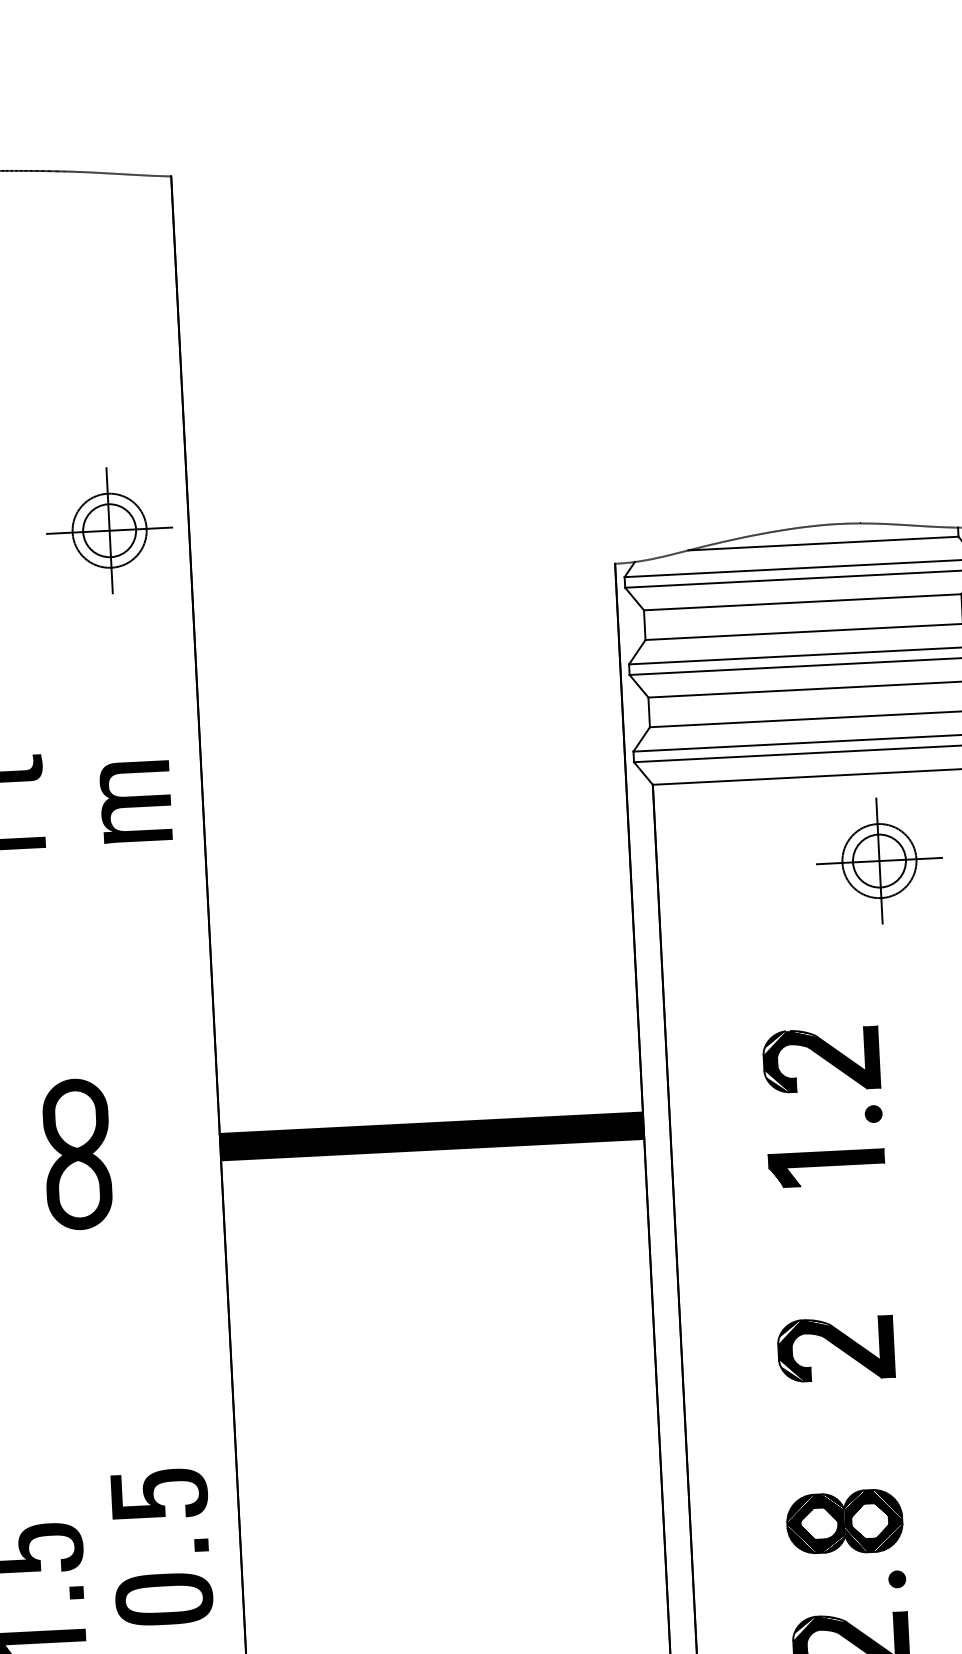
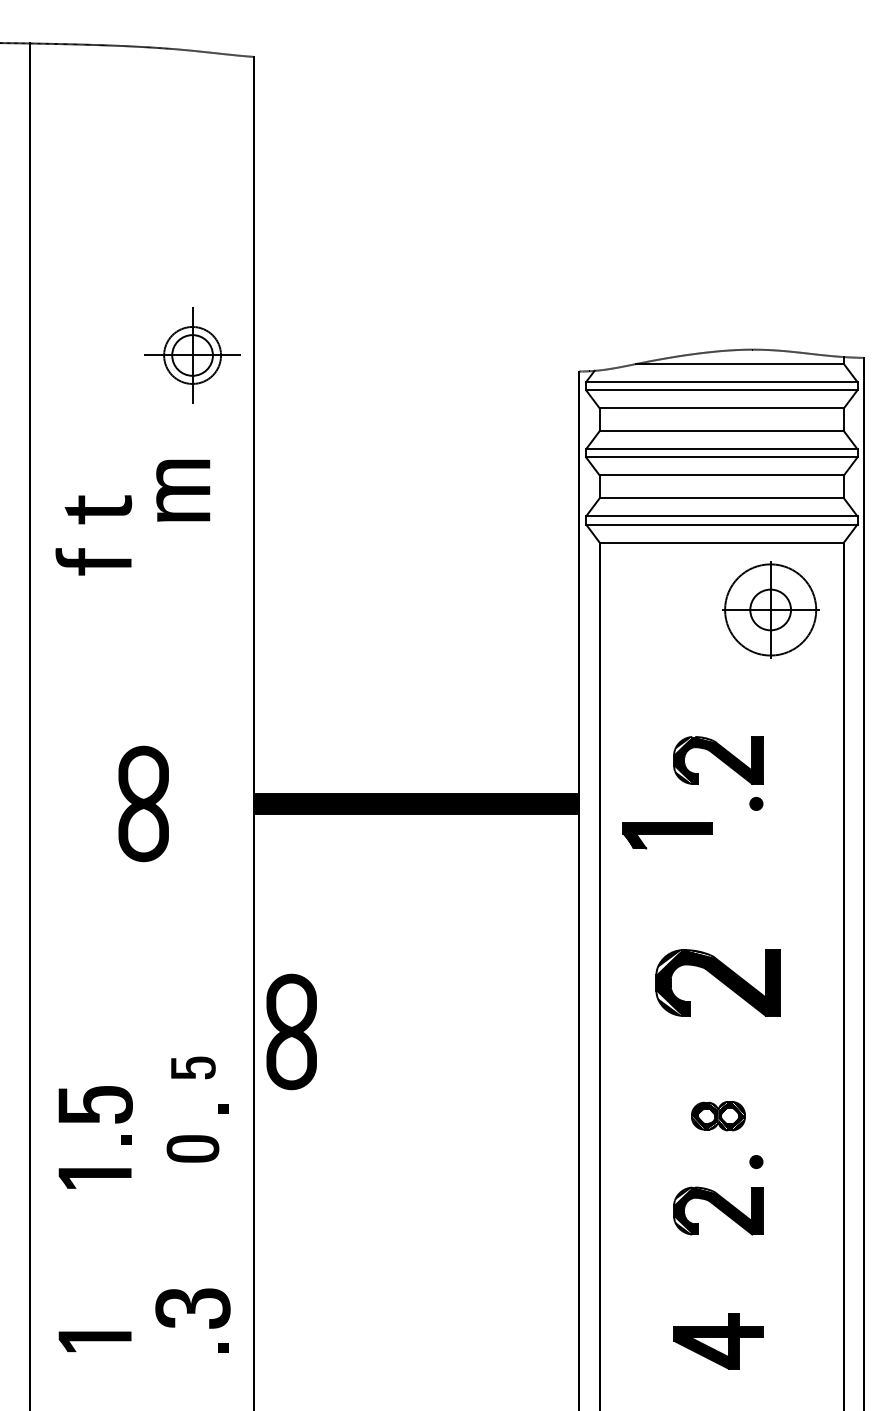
part: (109, 530) -> (192, 355), moved
part: (136, 801) -> (183, 490), moved
circle: (879, 860) -> (770, 609), size x1.6
part: (827, 1167) -> (667, 835), moved
part: (836, 1348) -> (718, 982), size x1.4
part: (284, 1440) -> (291, 1031), added
part: (159, 1493) -> (193, 1067), size x0.6
part: (844, 1521) -> (718, 1115), size x0.6
part: (163, 1598) -> (192, 1148), size x0.7

